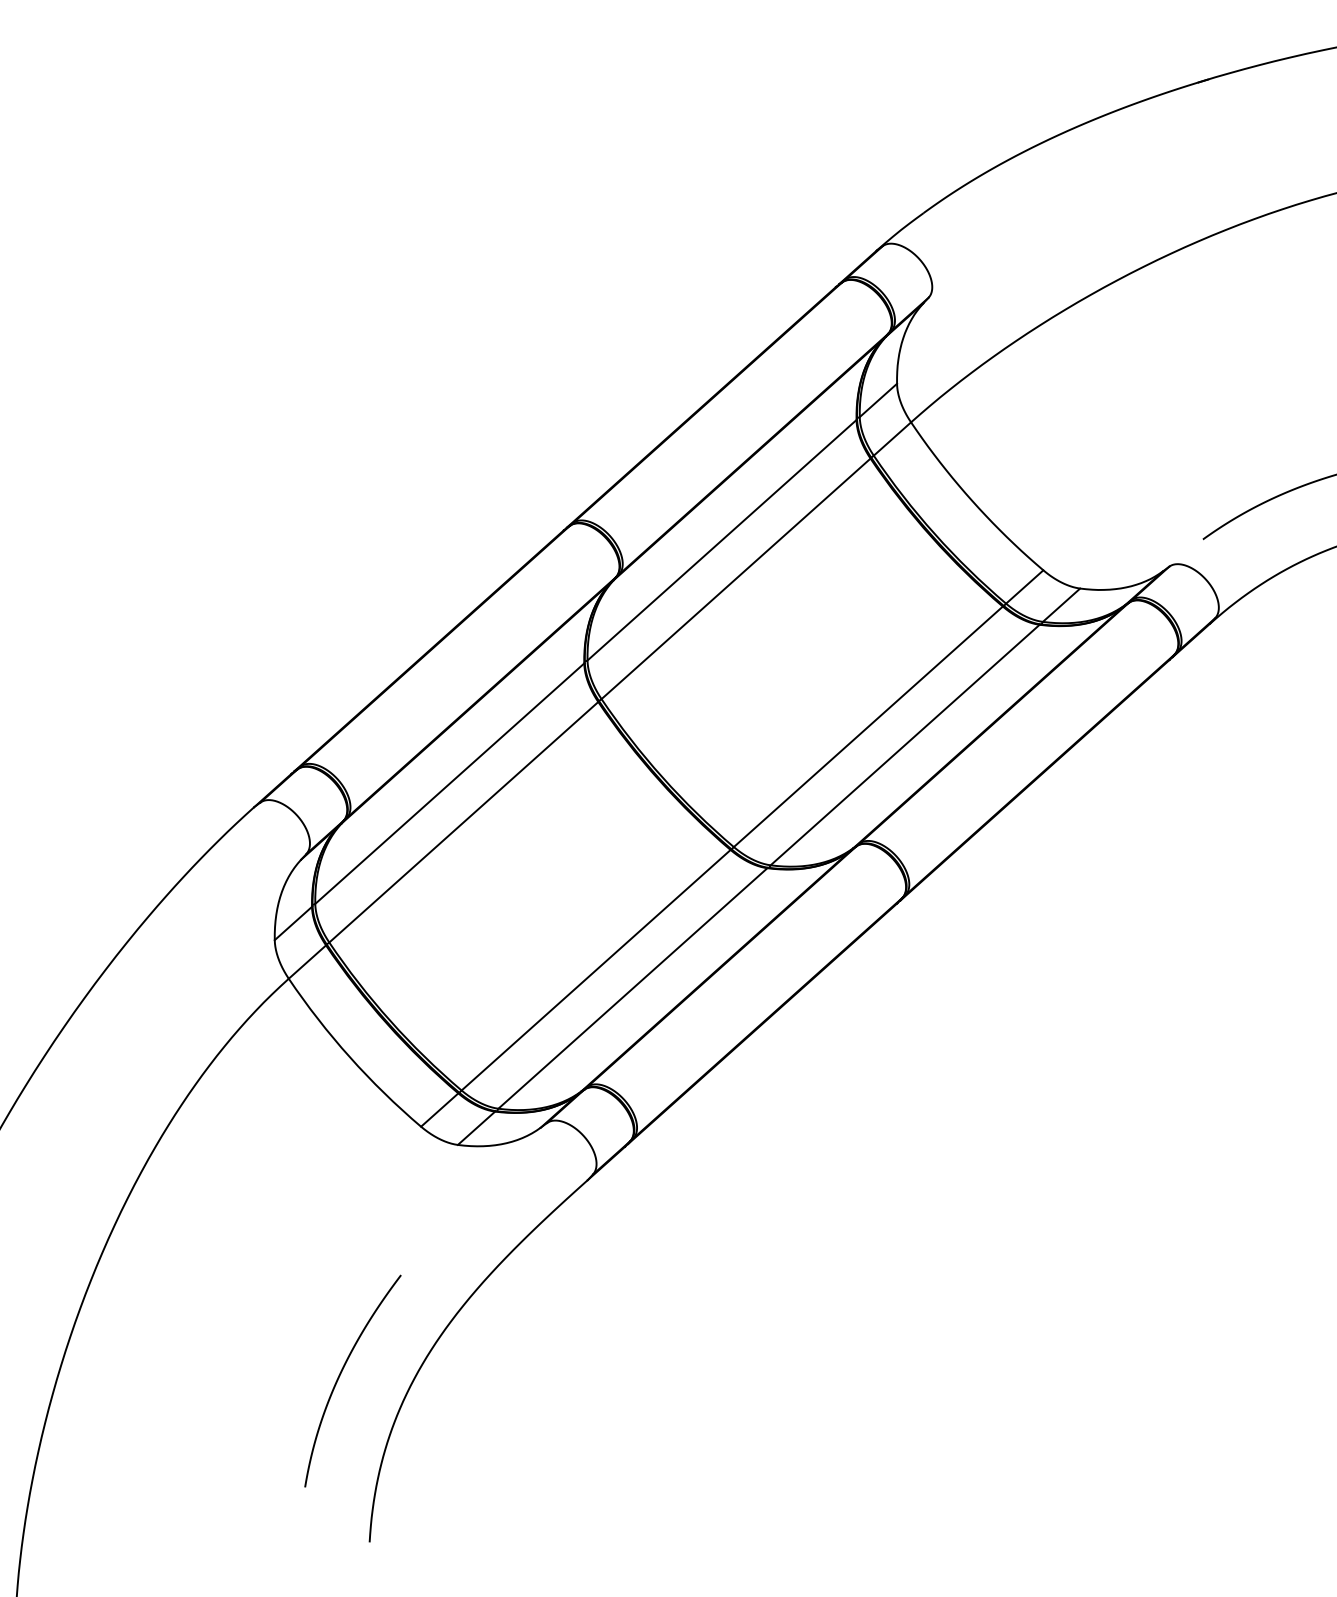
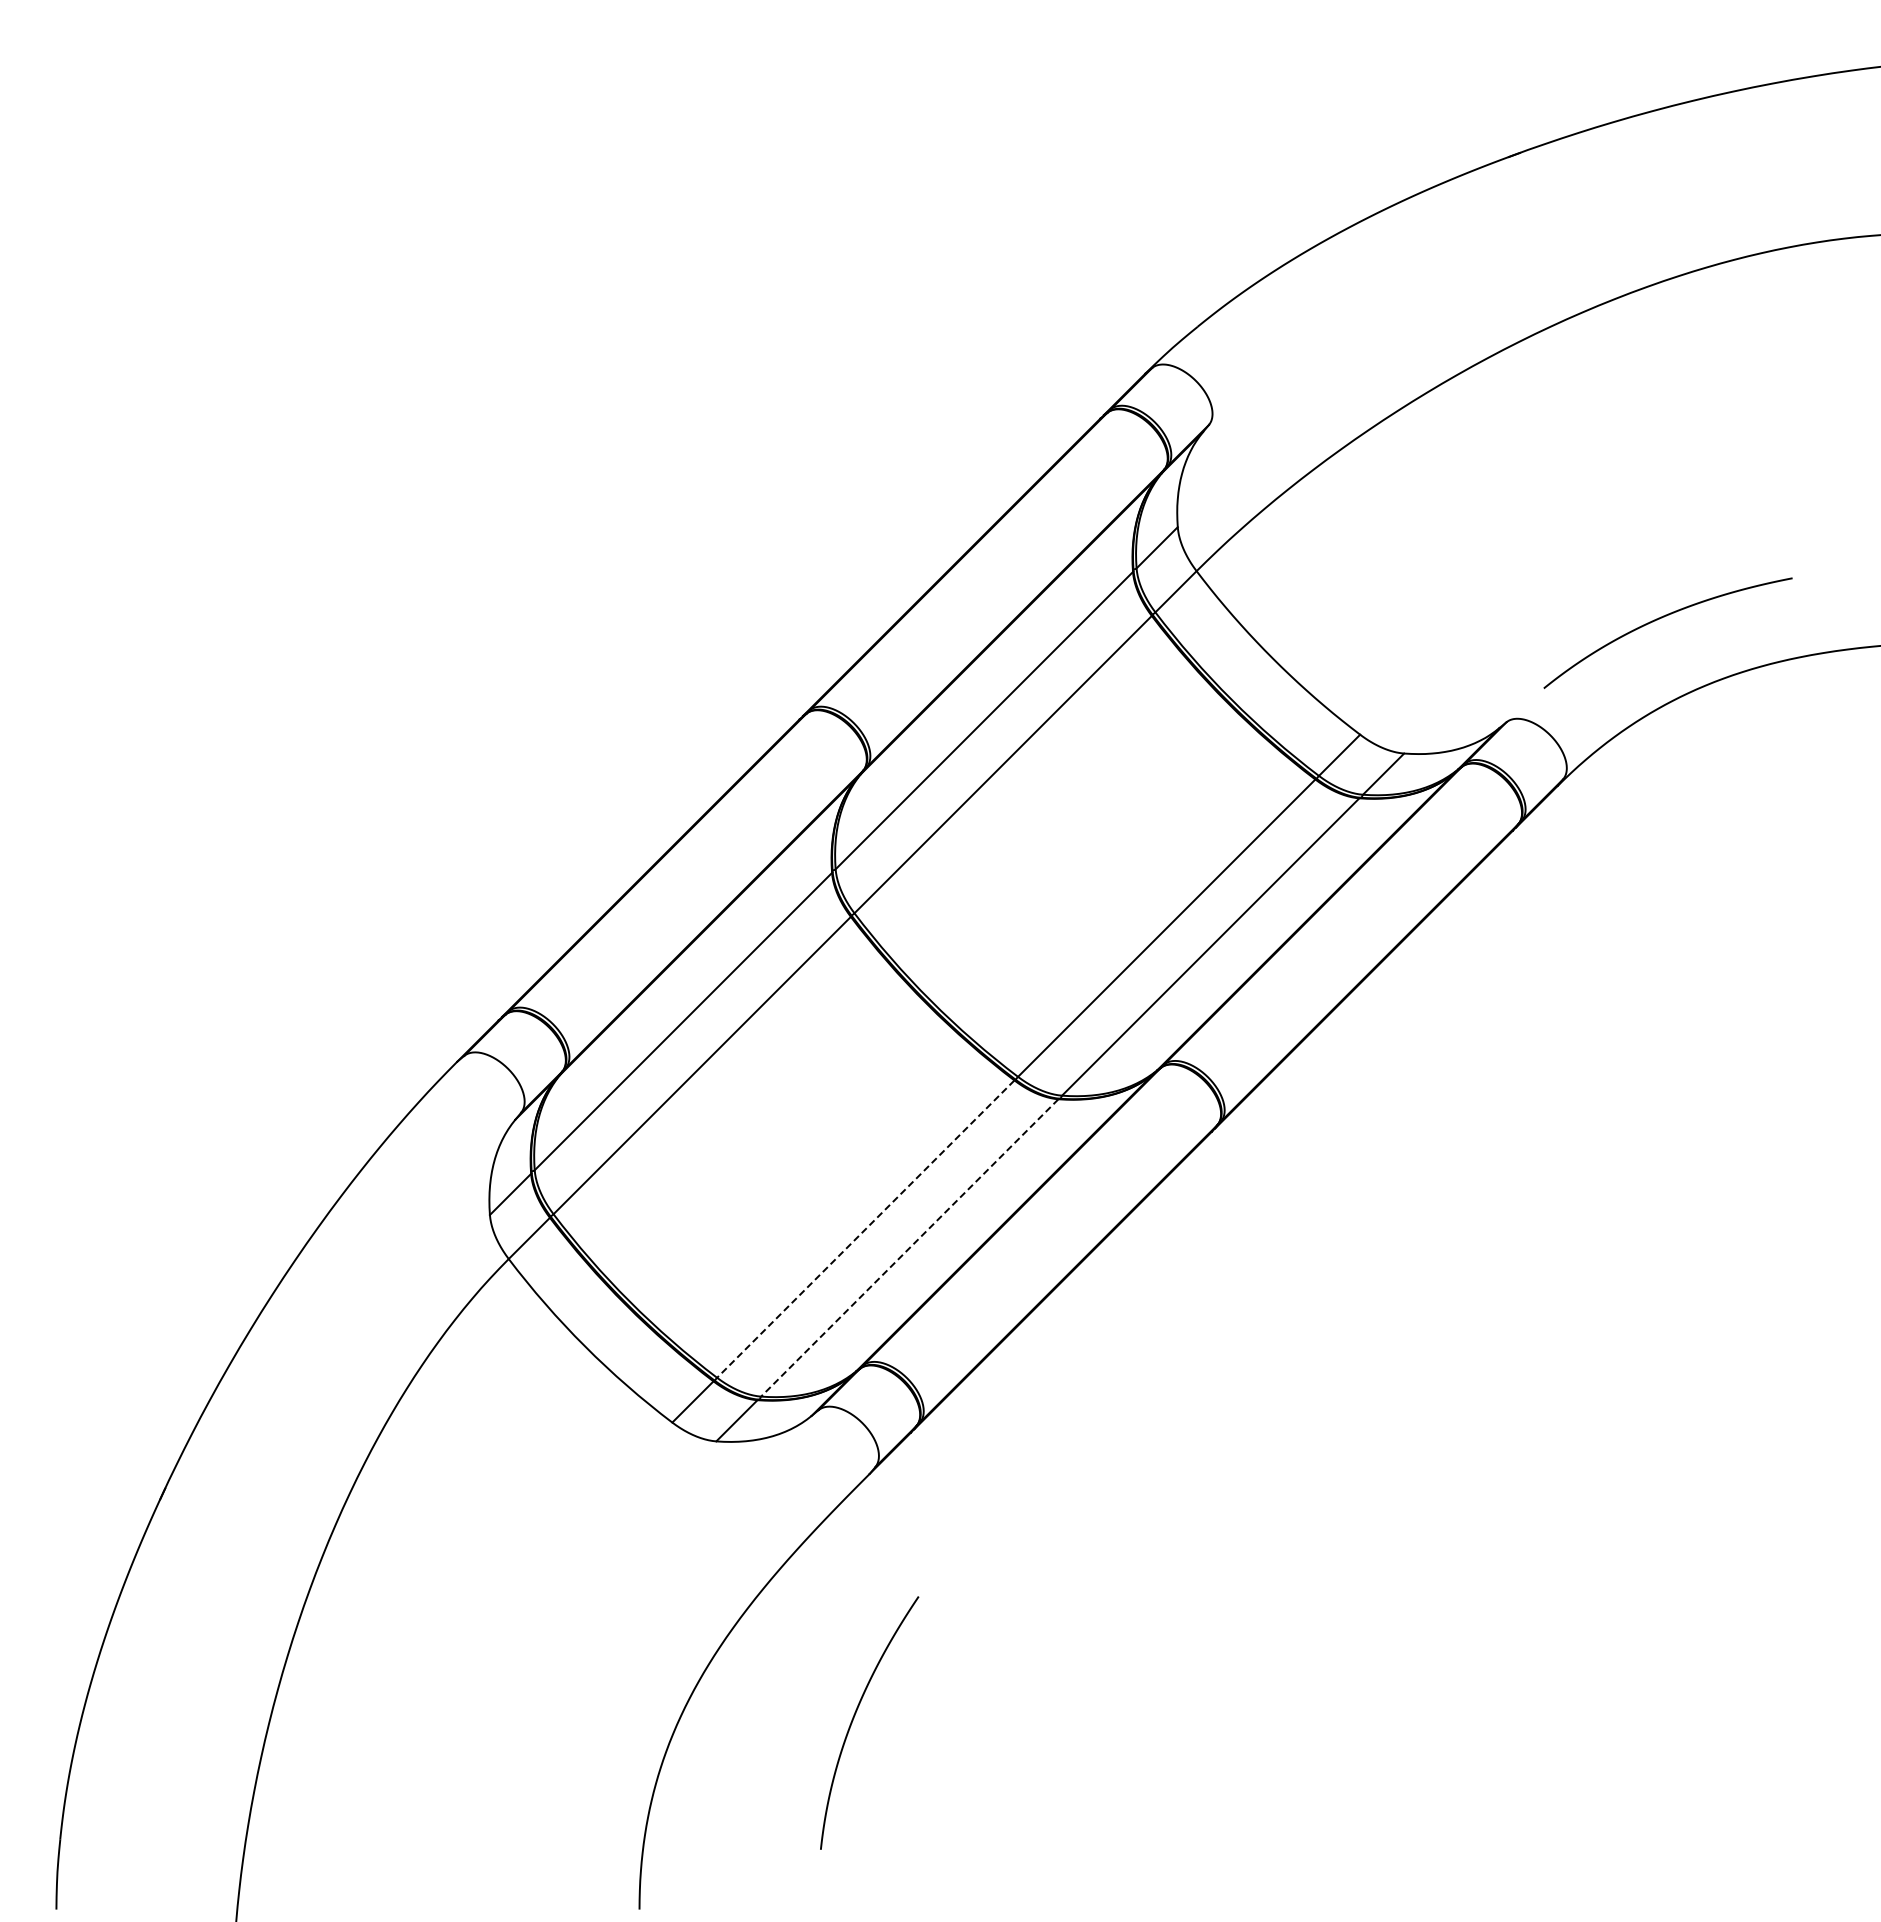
line: (595, 970) -> (865, 1229), solid -> dashed
line: (632, 988) -> (909, 1248), solid -> dashed
curve: (340, 1376) -> (854, 1718), moved

